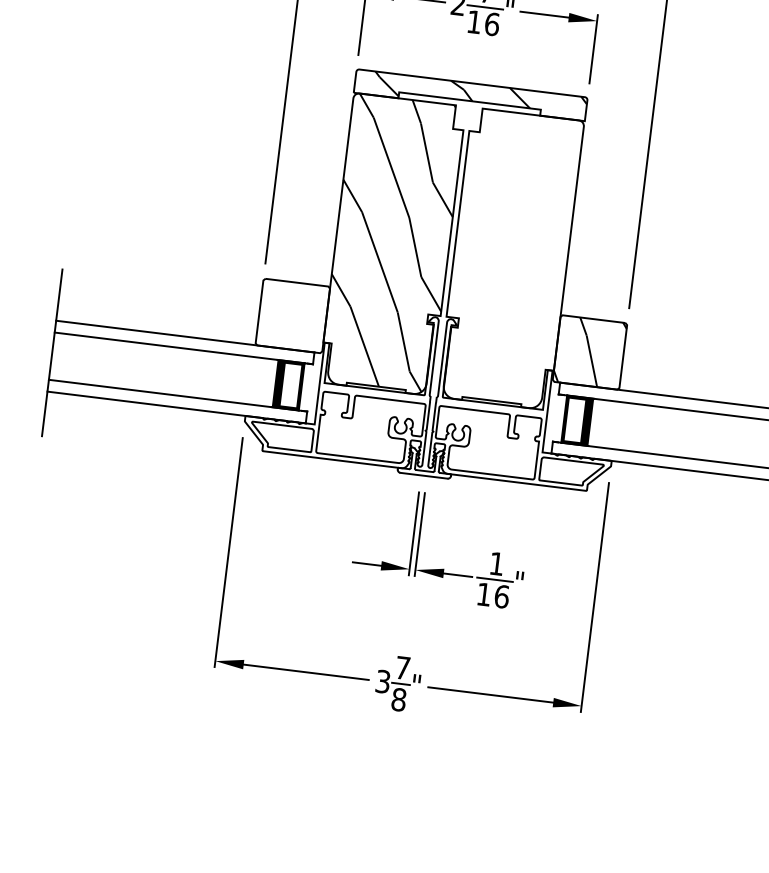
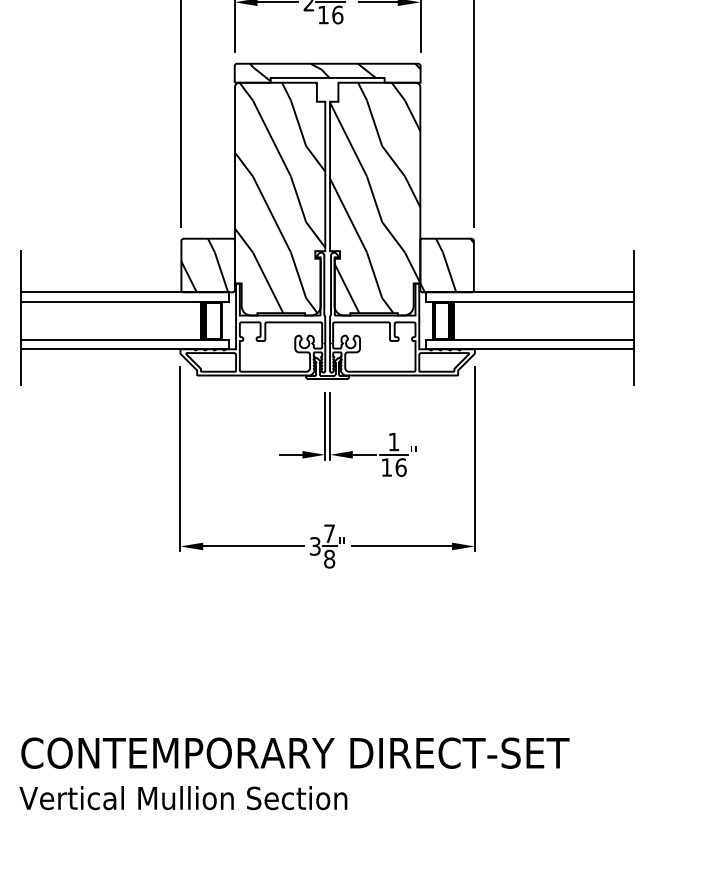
hatch: (511, 256) -> (375, 197), added
hatch: (288, 315) -> (204, 265), added

